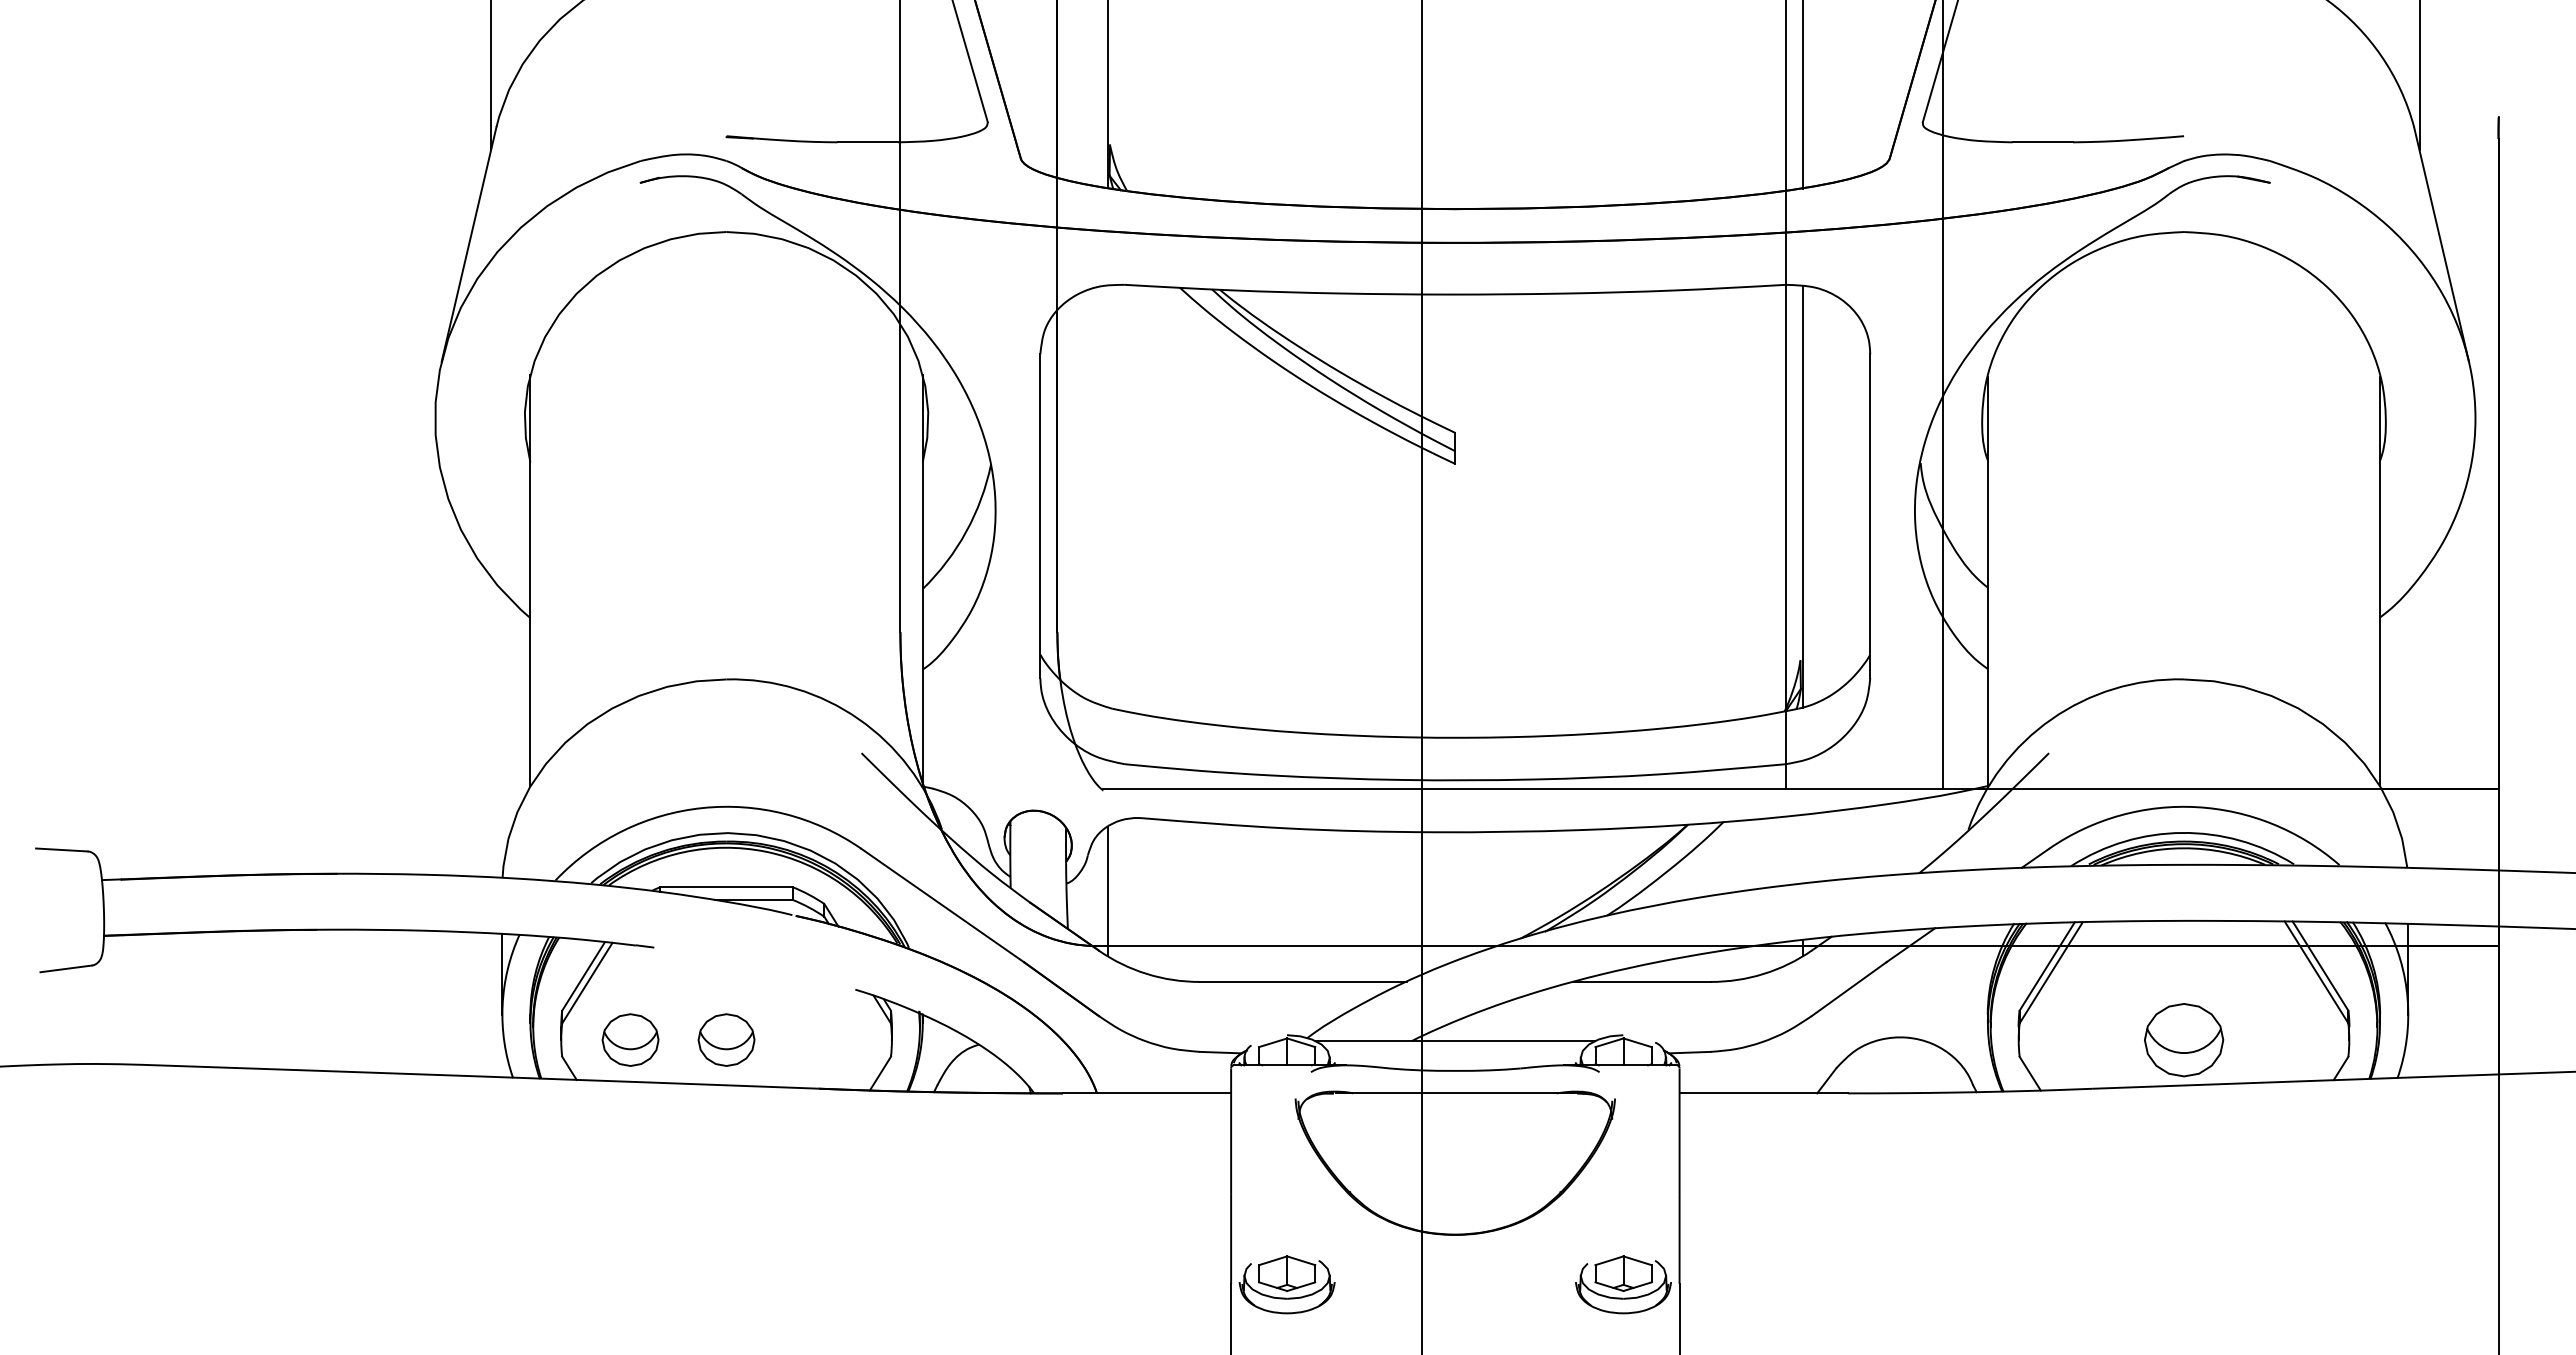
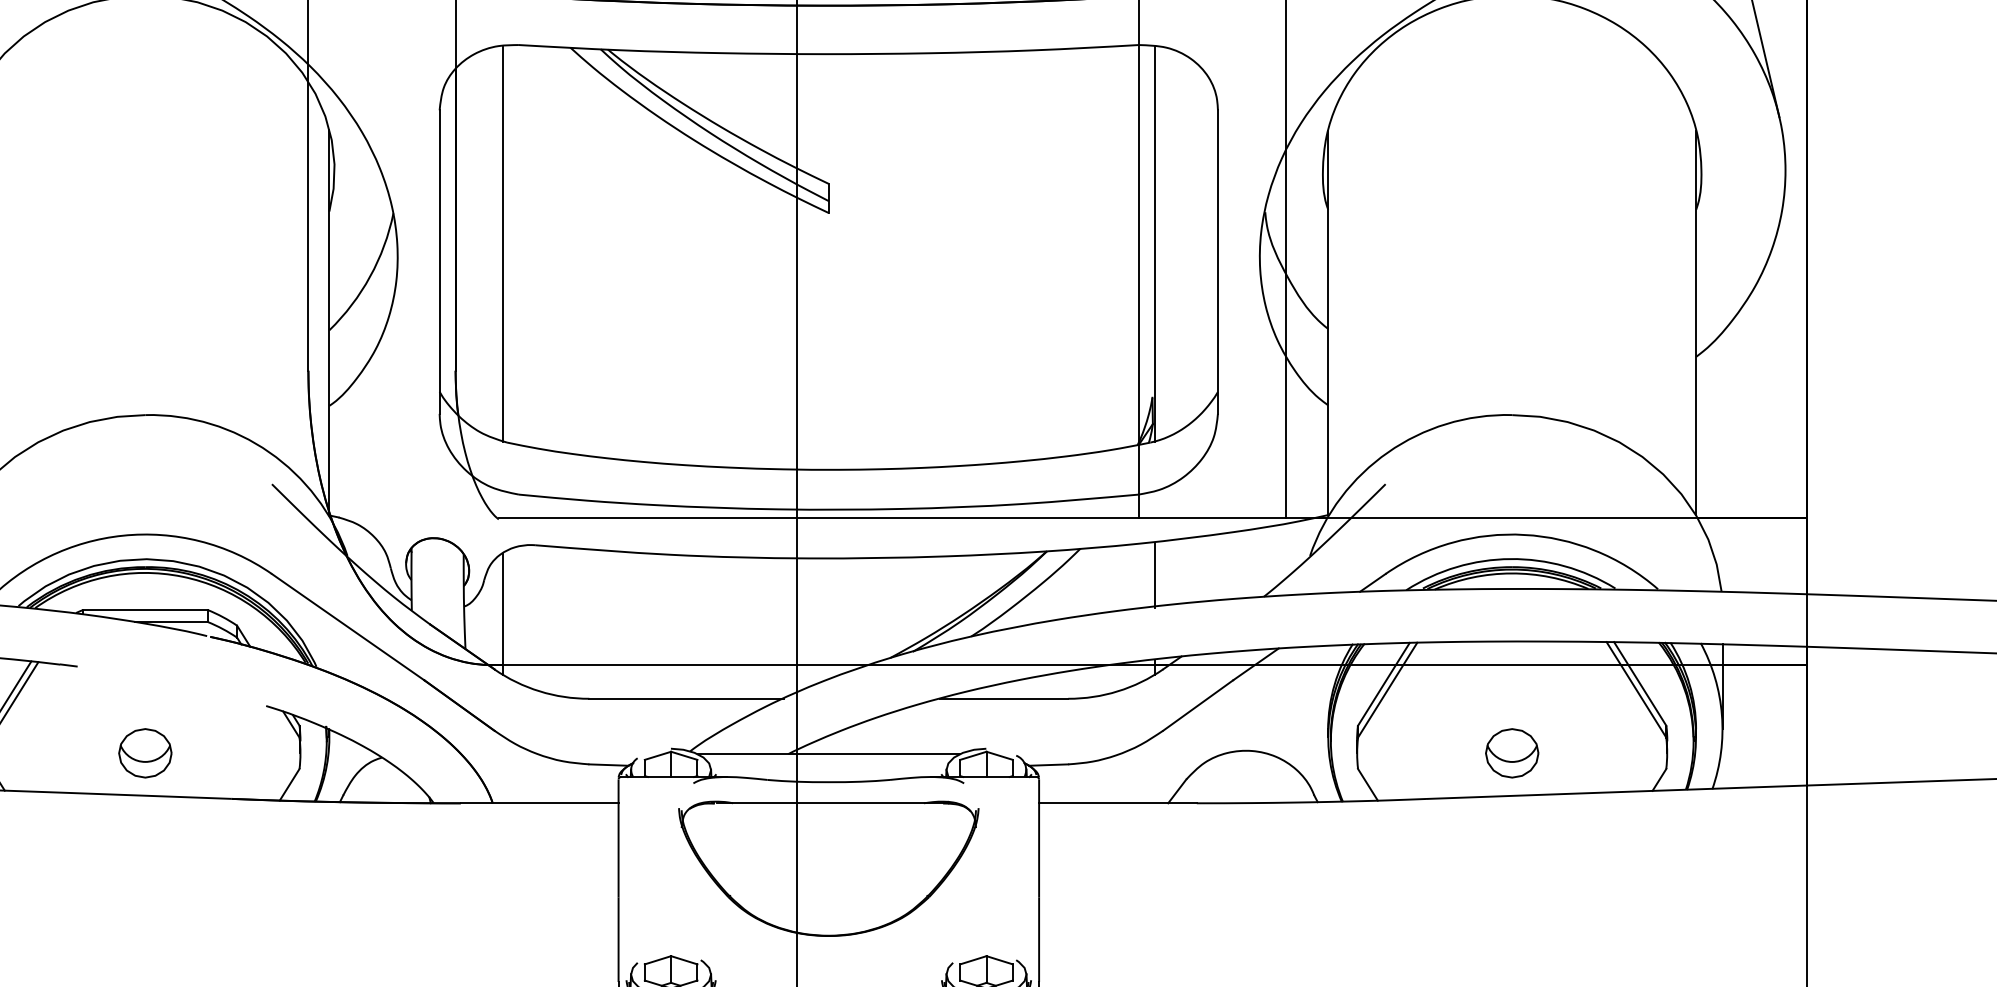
line: (1107, 496) -> (502, 243), added
line: (1802, 849) -> (1154, 574), added
part: (630, 1039) -> (55, 752), removed
part: (2183, 1039) -> (1511, 752), size x0.71

